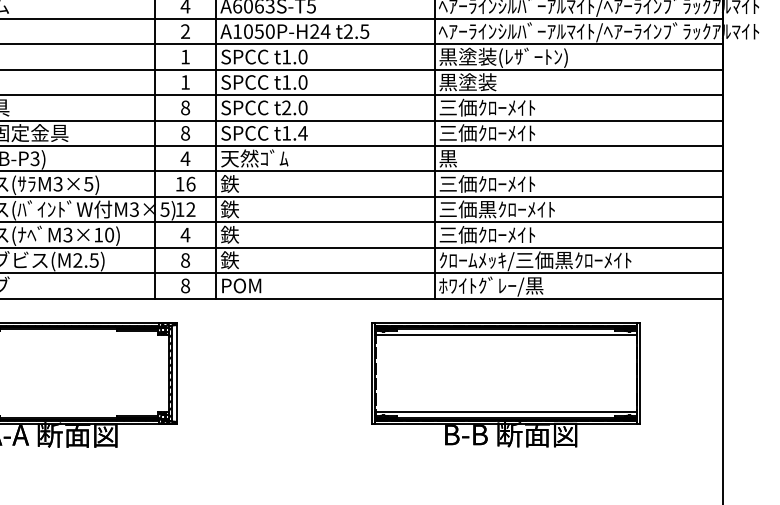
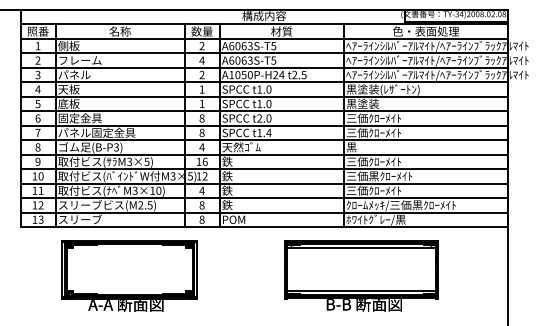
part: (506, 383) -> (361, 275), moved

